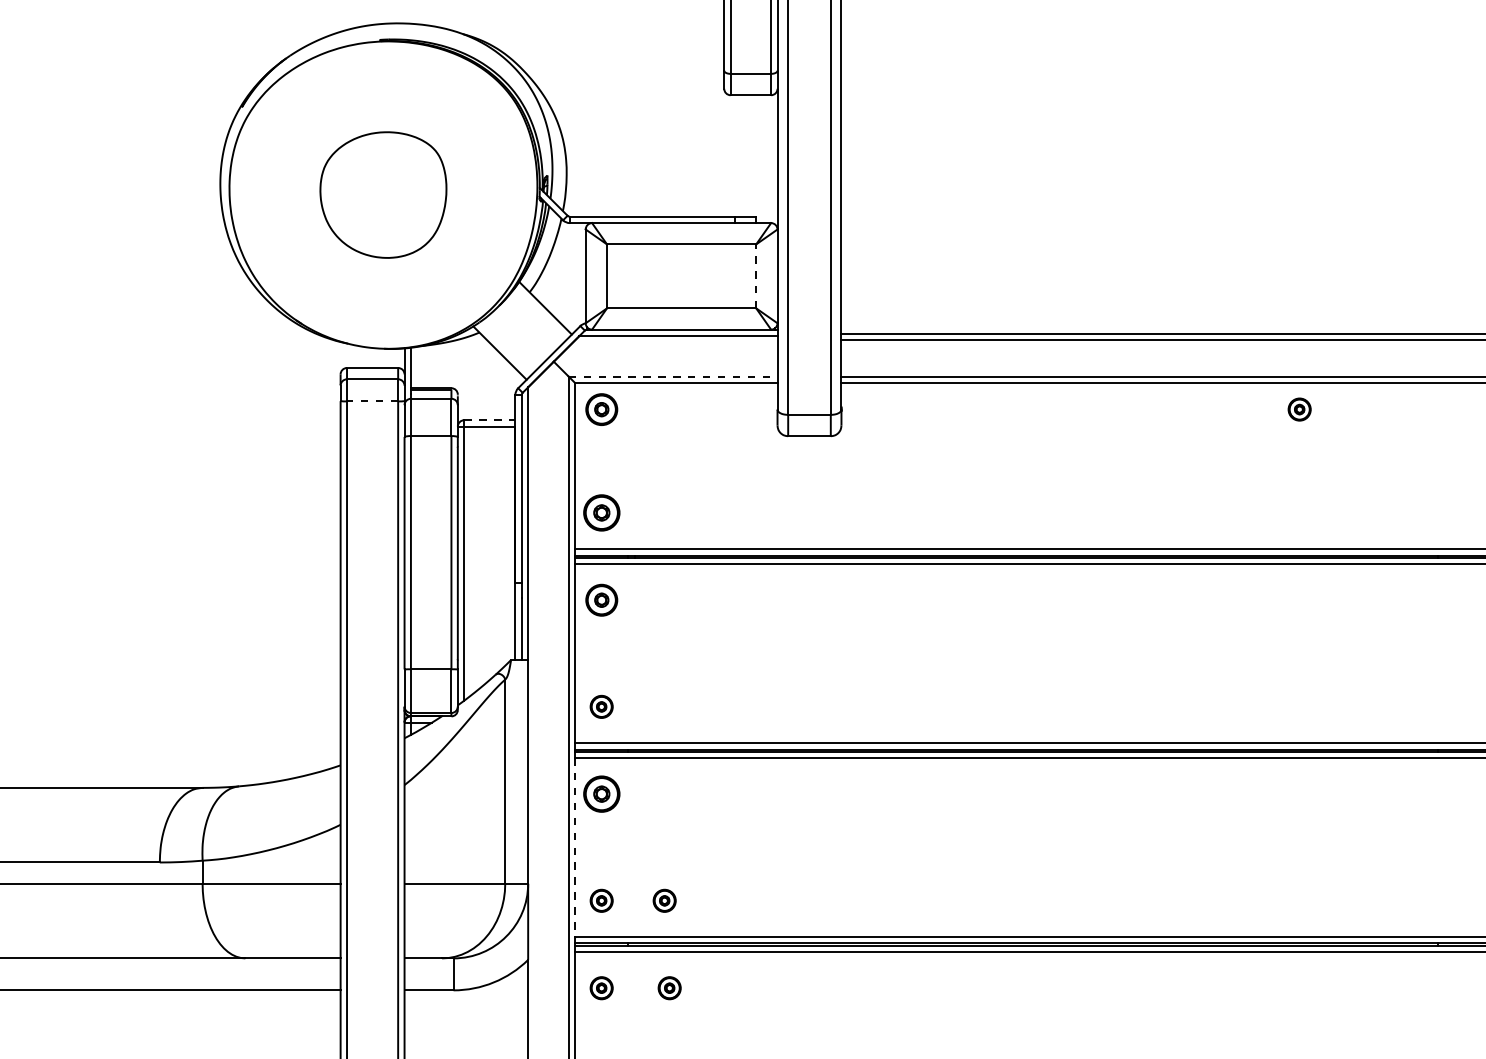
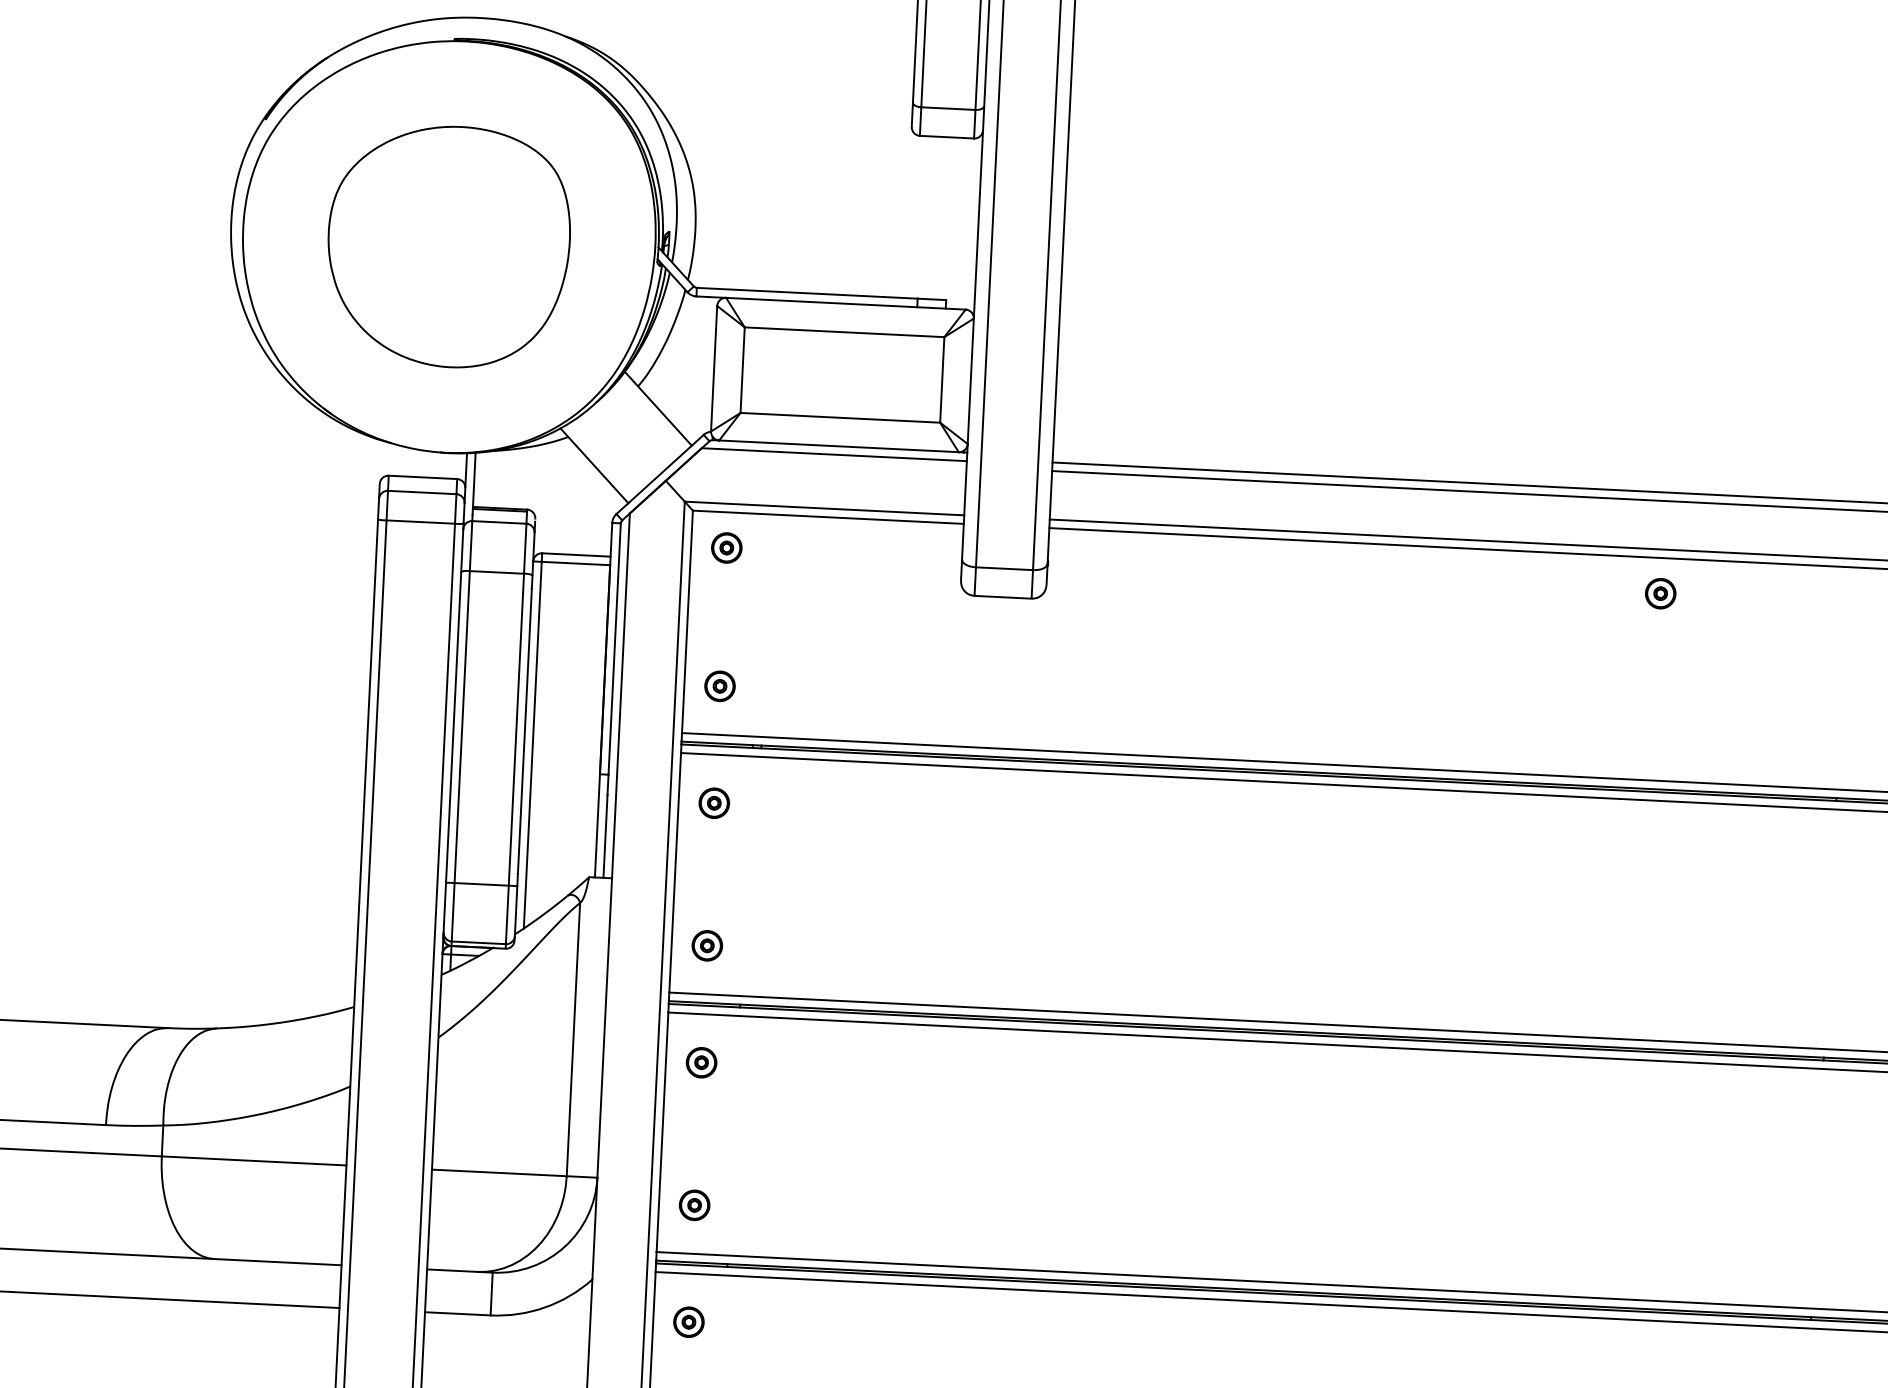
part: (383, 194) -> (448, 245), size x1.43
line: (756, 276) -> (942, 380), dashed -> solid
line: (673, 376) -> (825, 508), dashed -> solid
line: (372, 401) -> (420, 522), dashed -> solid
part: (601, 409) -> (726, 547), size x0.71
line: (489, 420) -> (575, 555), dashed -> solid
part: (601, 512) -> (719, 685), size x0.62
part: (601, 600) -> (714, 803), size x0.71
part: (601, 794) -> (701, 1063), size x0.62
line: (575, 847) -> (663, 1132), dashed -> solid
part: (664, 900) -> (778, 1208), removed
part: (669, 988) -> (779, 1327), removed

